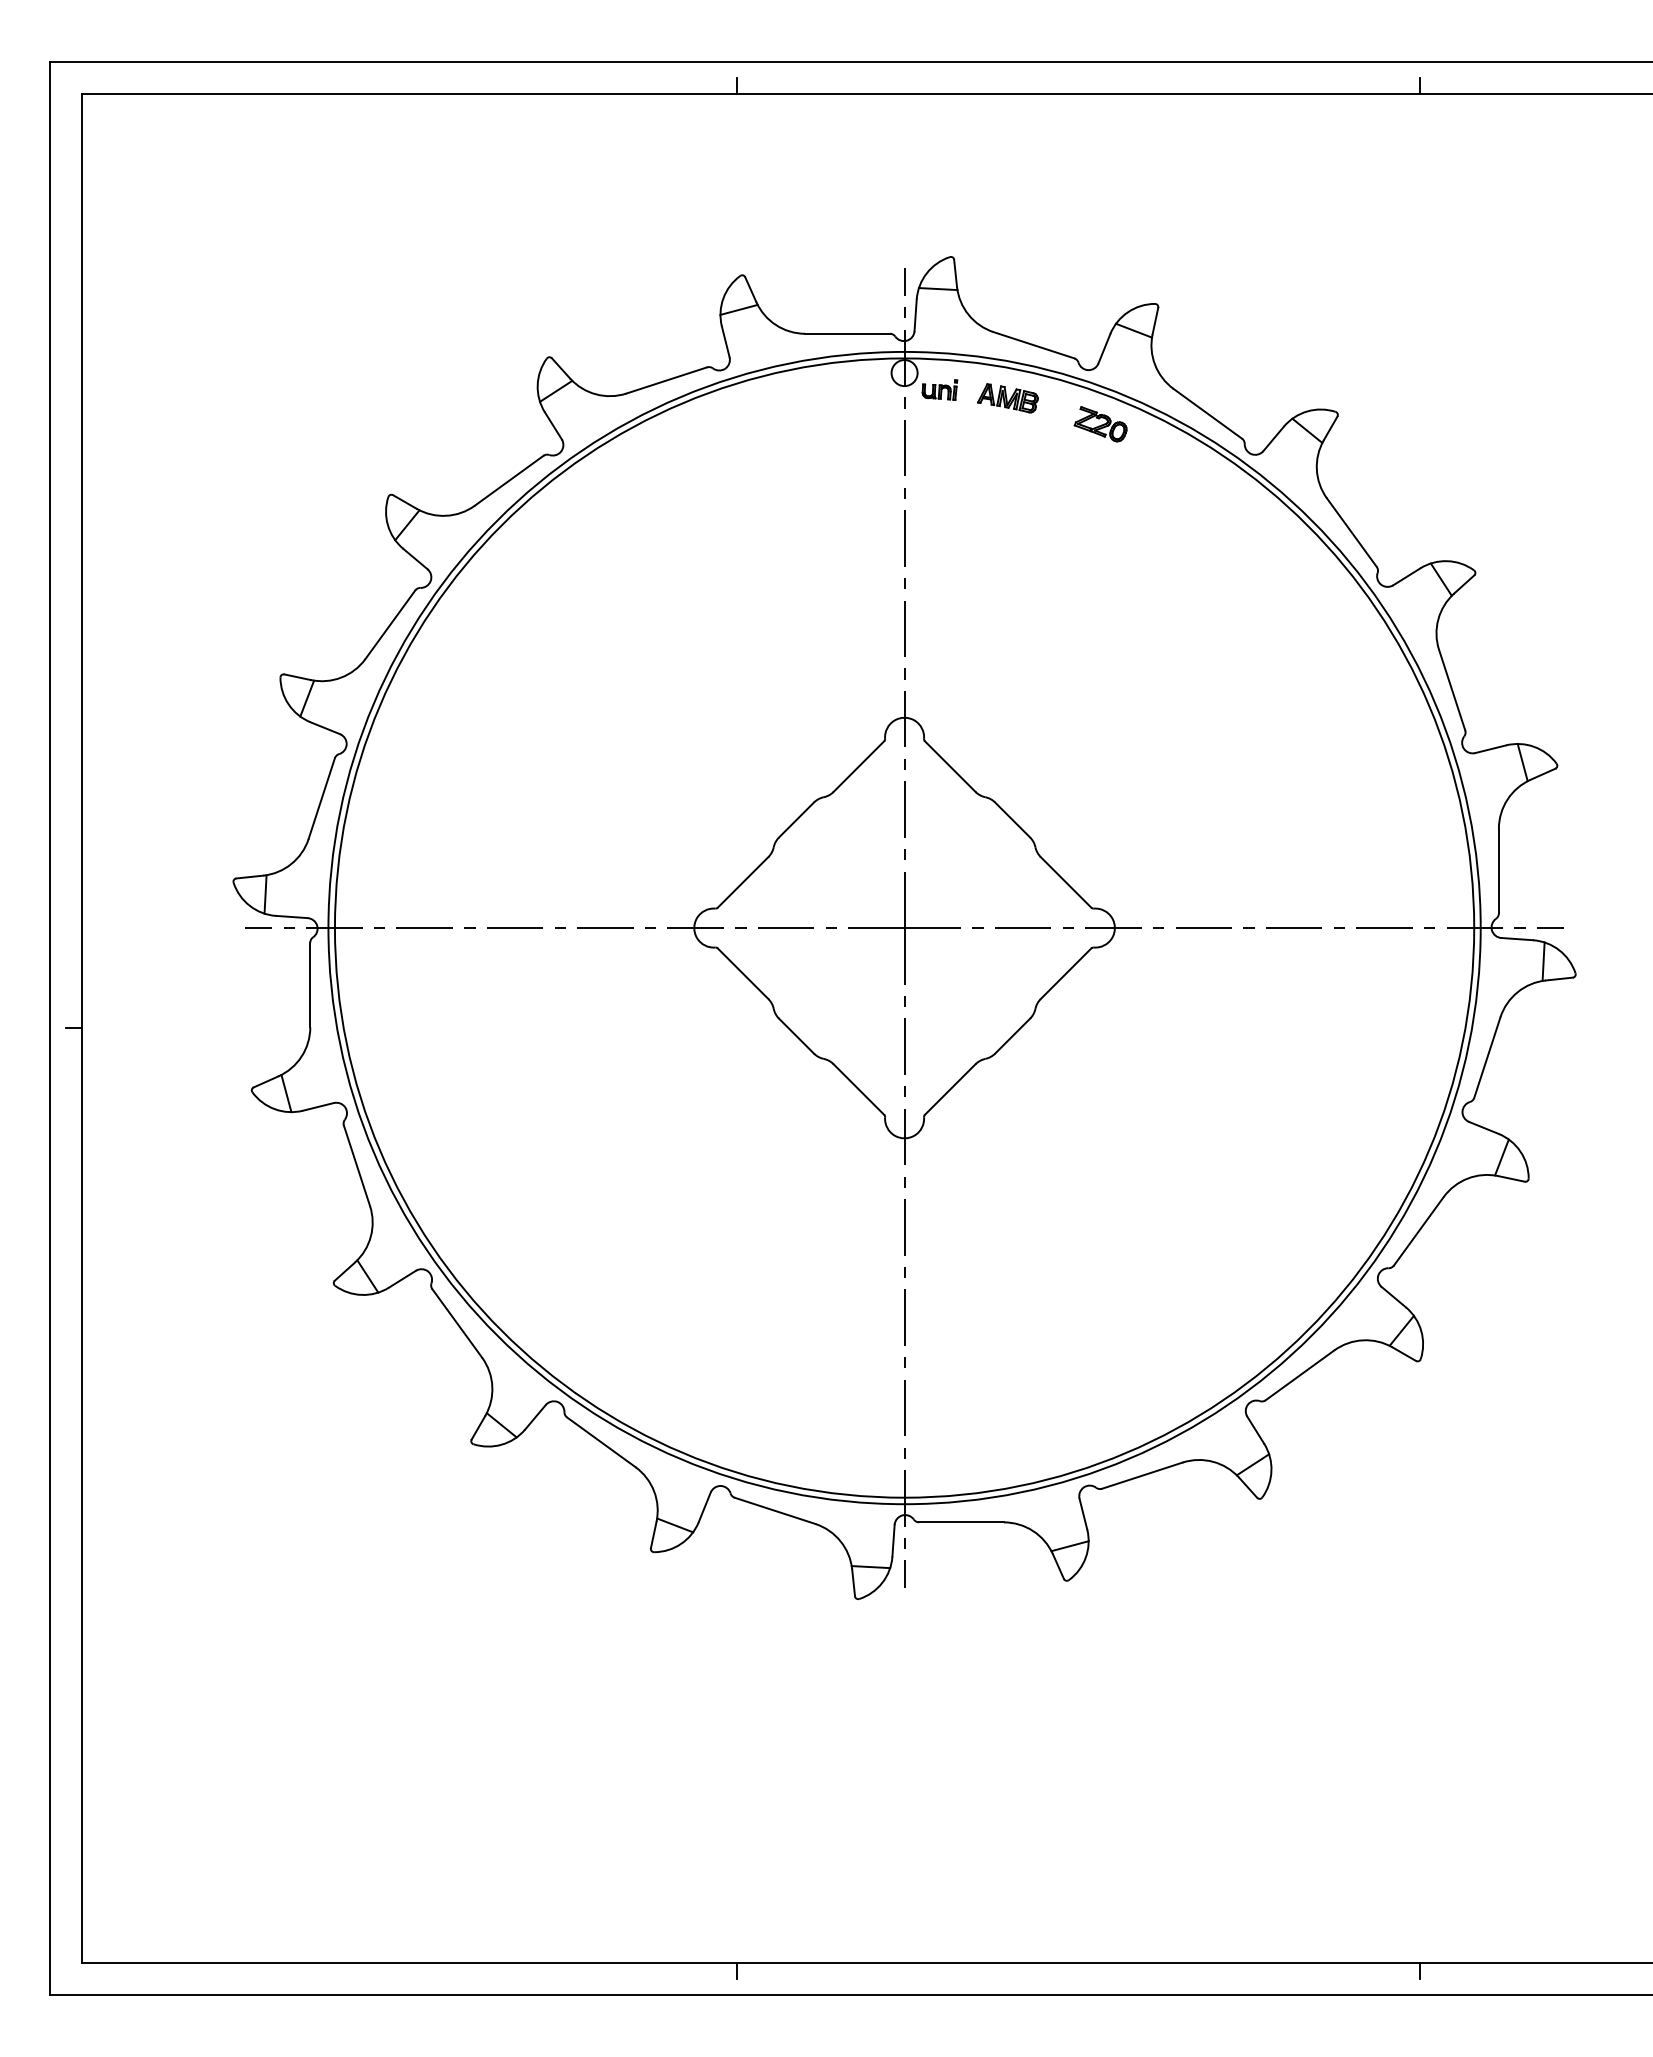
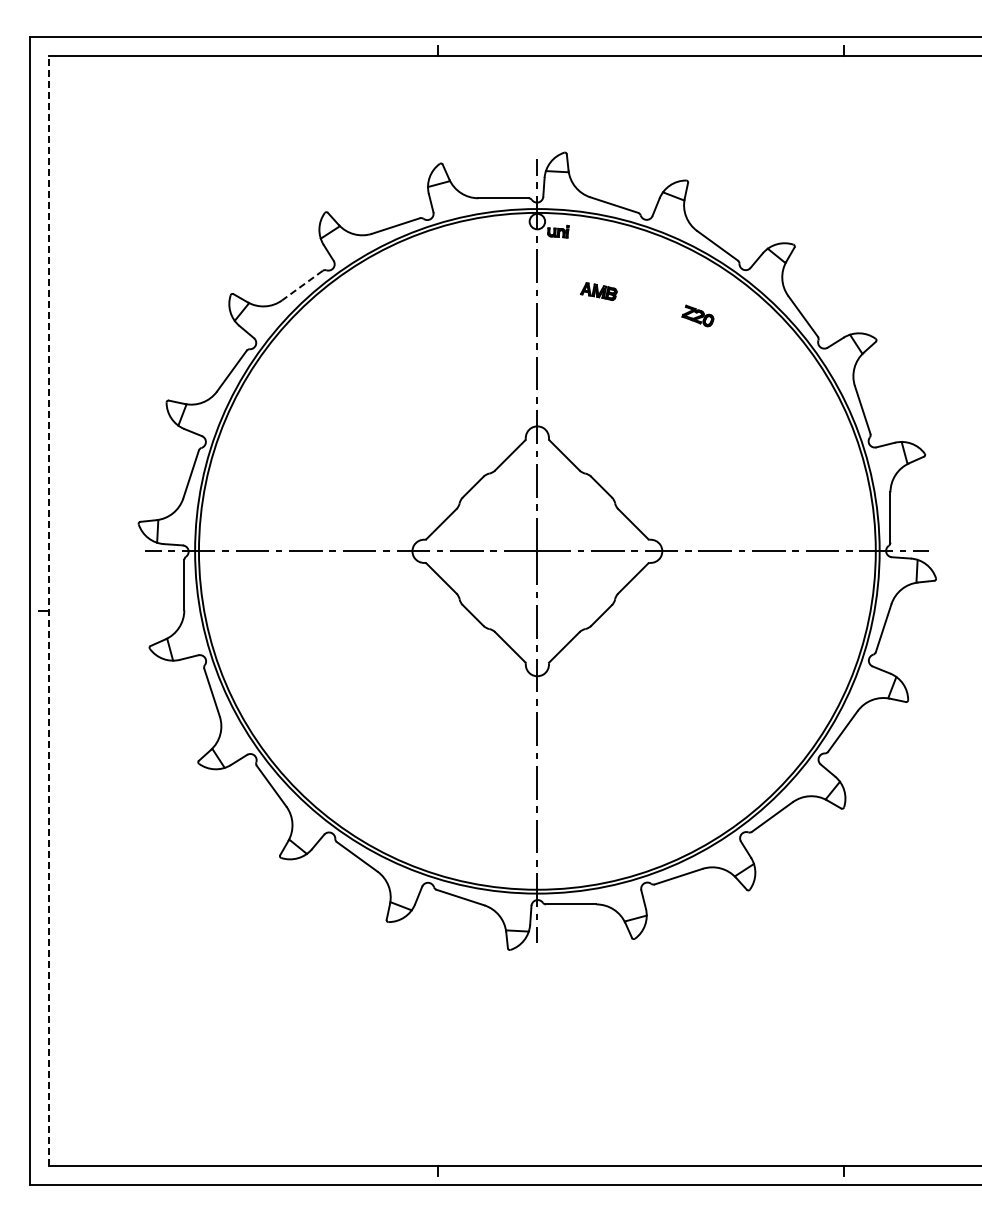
part: (1007, 398) -> (598, 291), moved
part: (1100, 423) -> (697, 315), moved
line: (509, 480) -> (302, 285), solid -> dashed
line: (81, 1027) -> (48, 610), solid -> dashed

